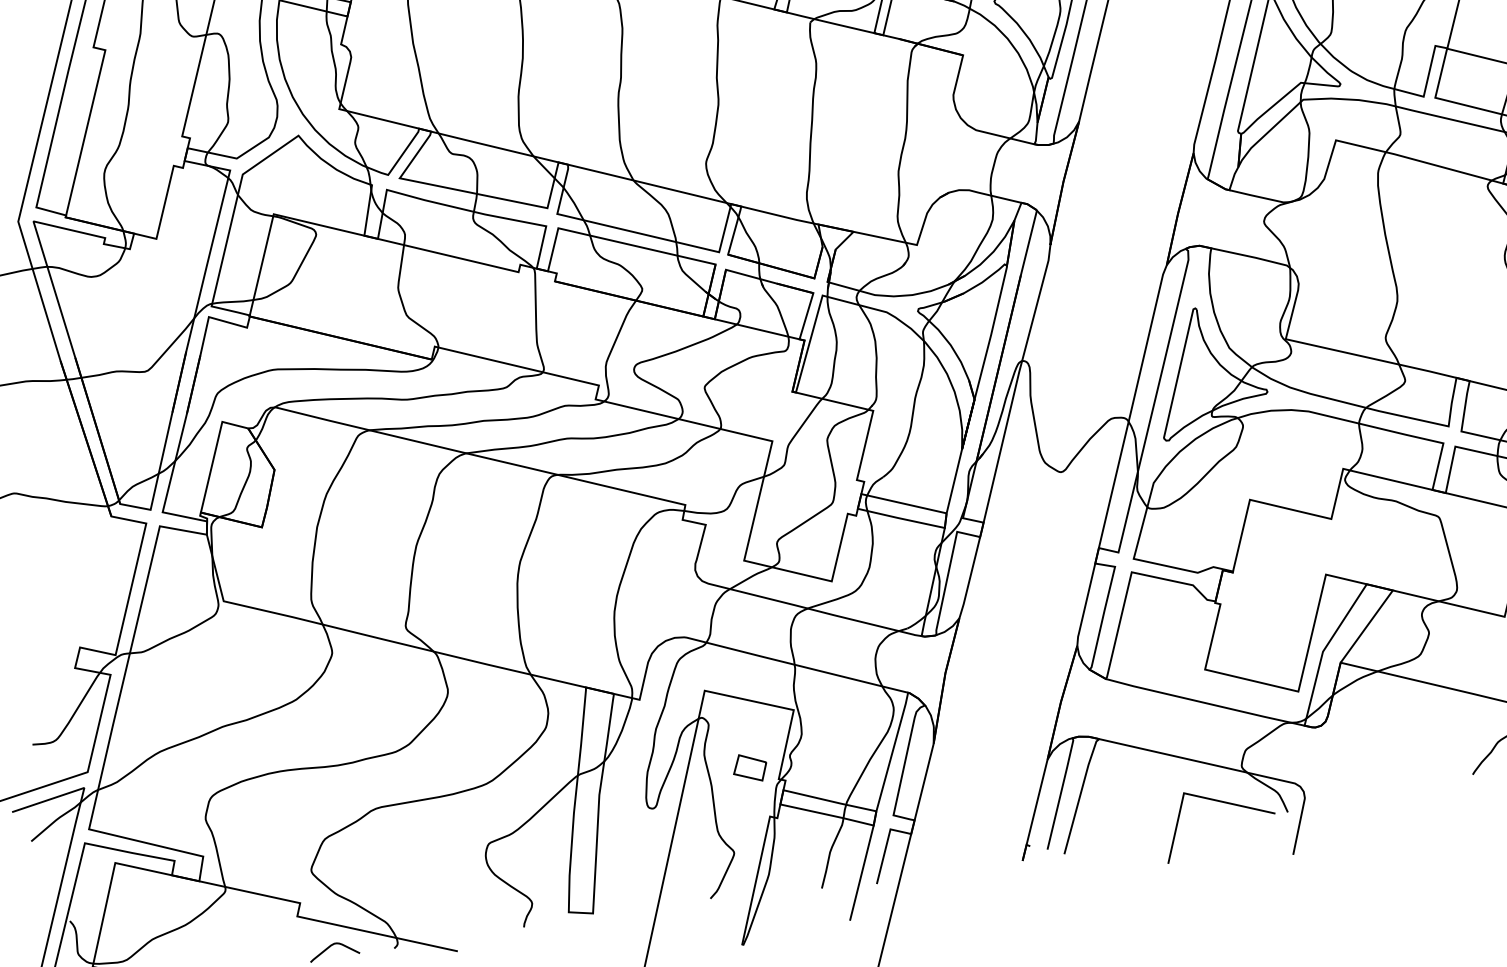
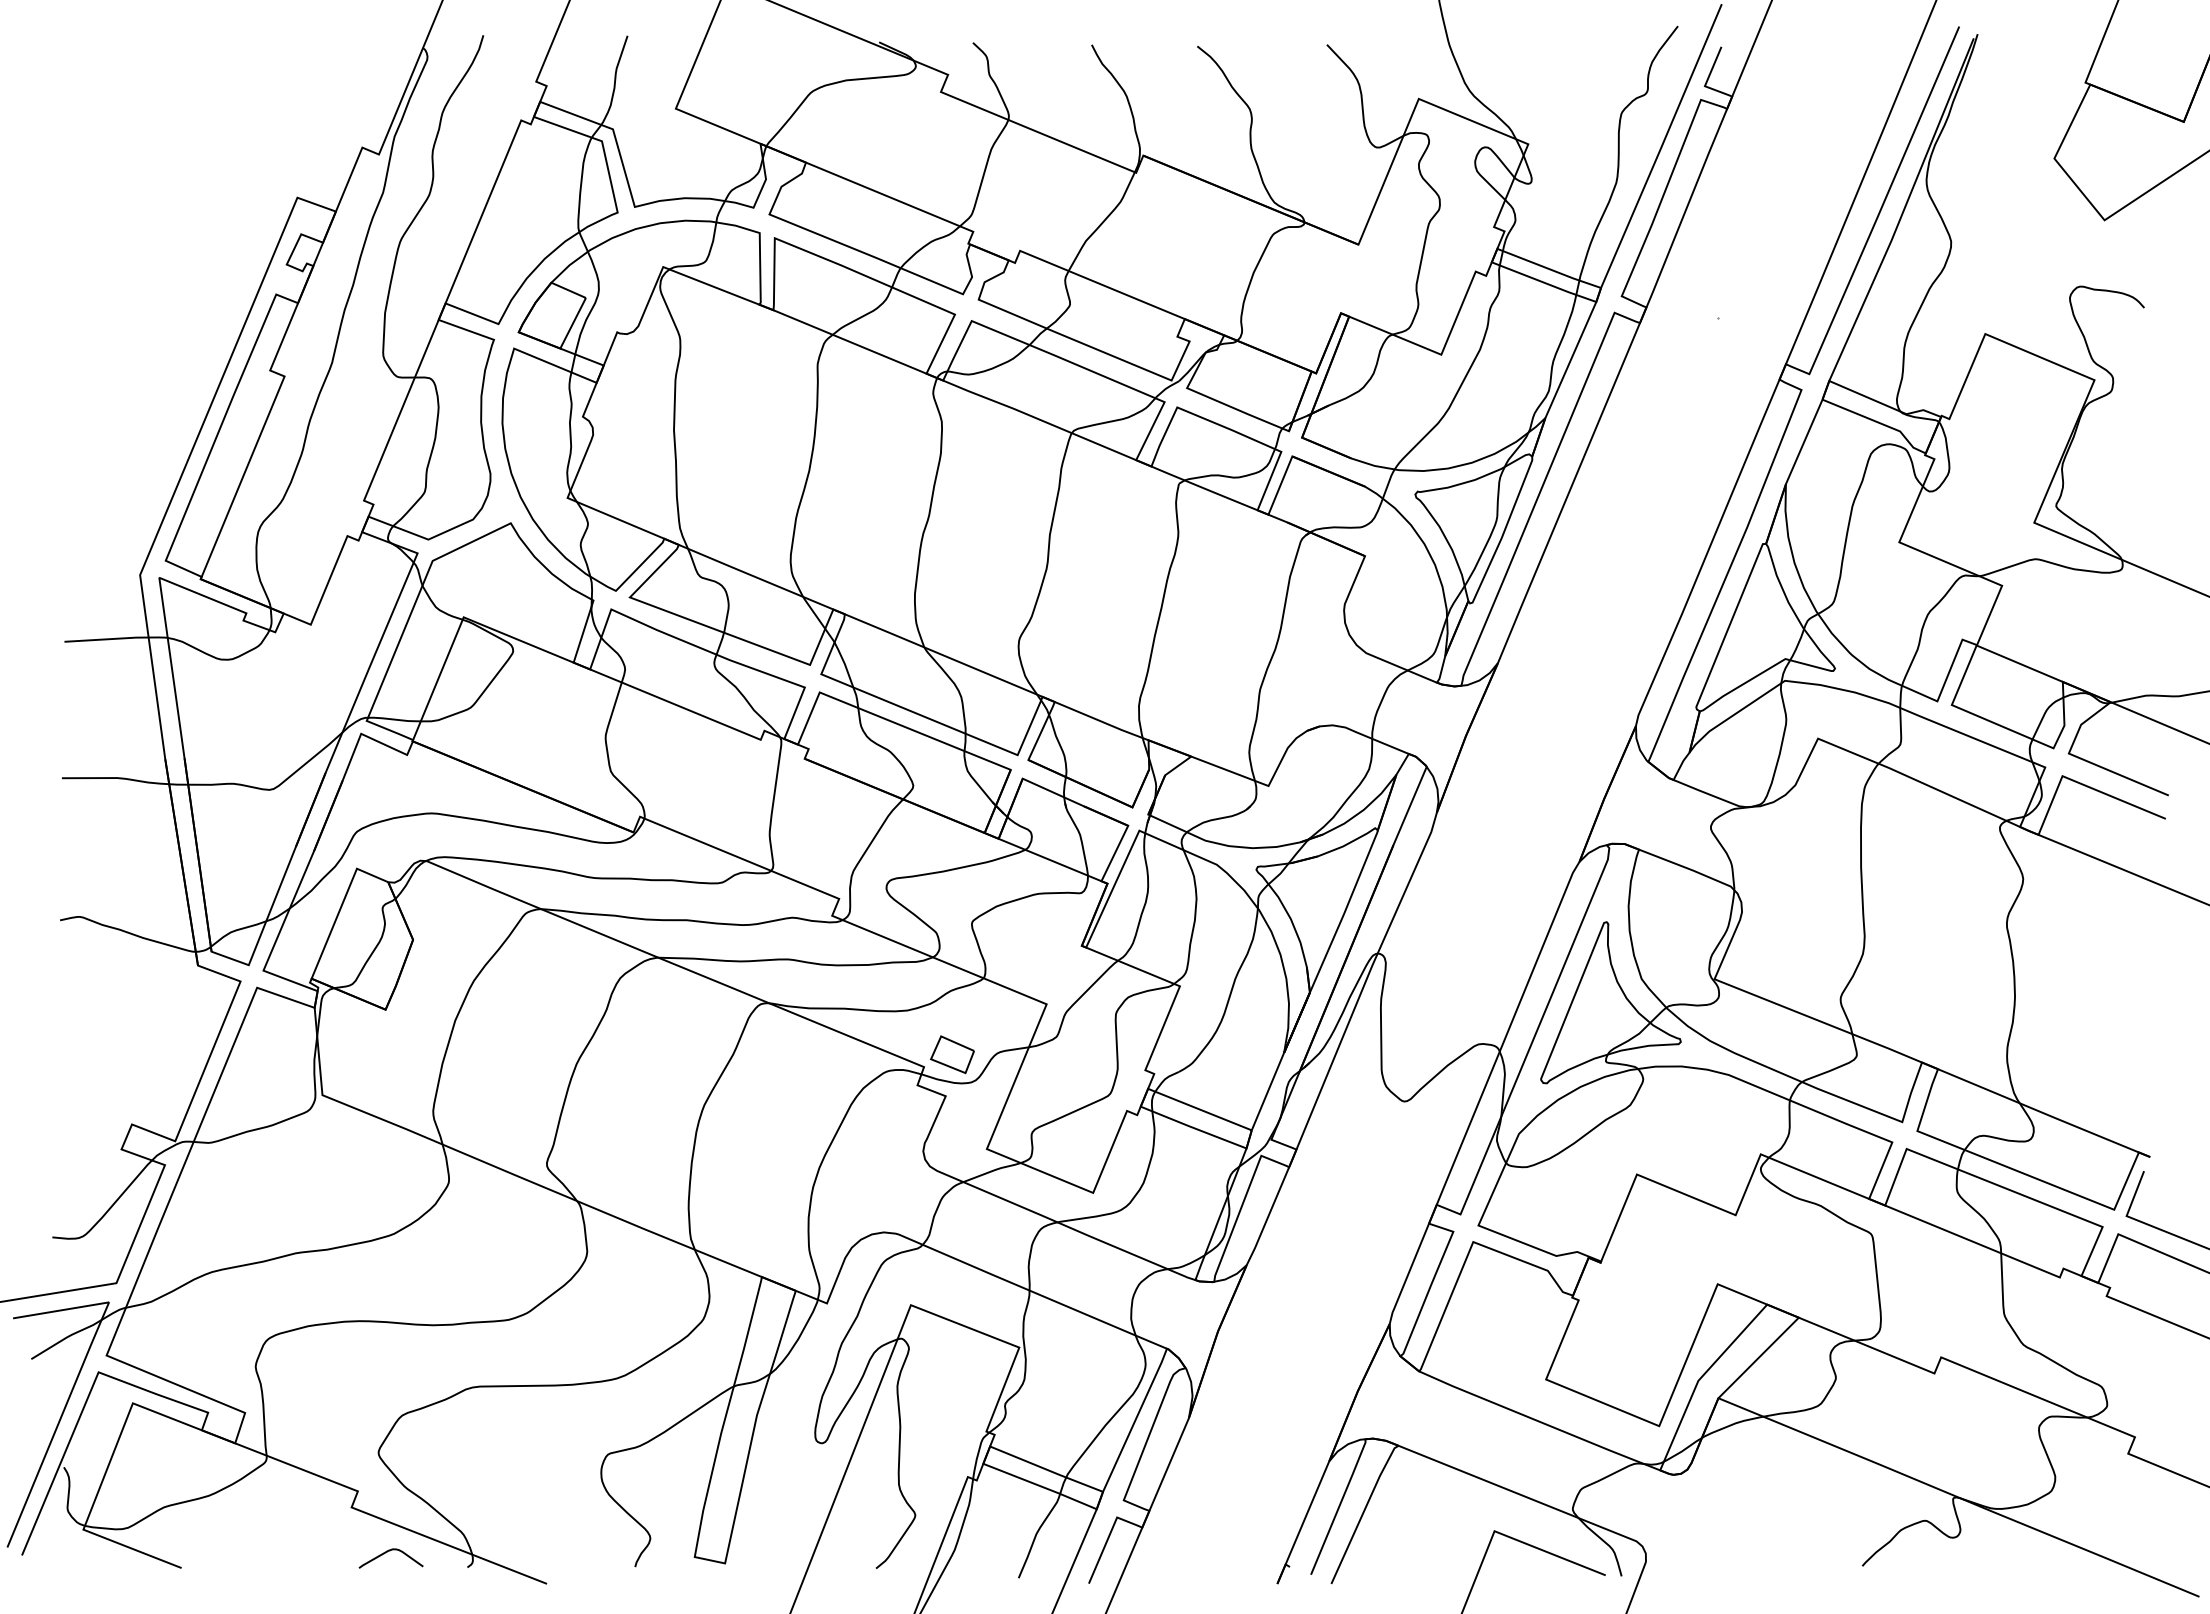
part: (750, 767) -> (952, 1054), moved

